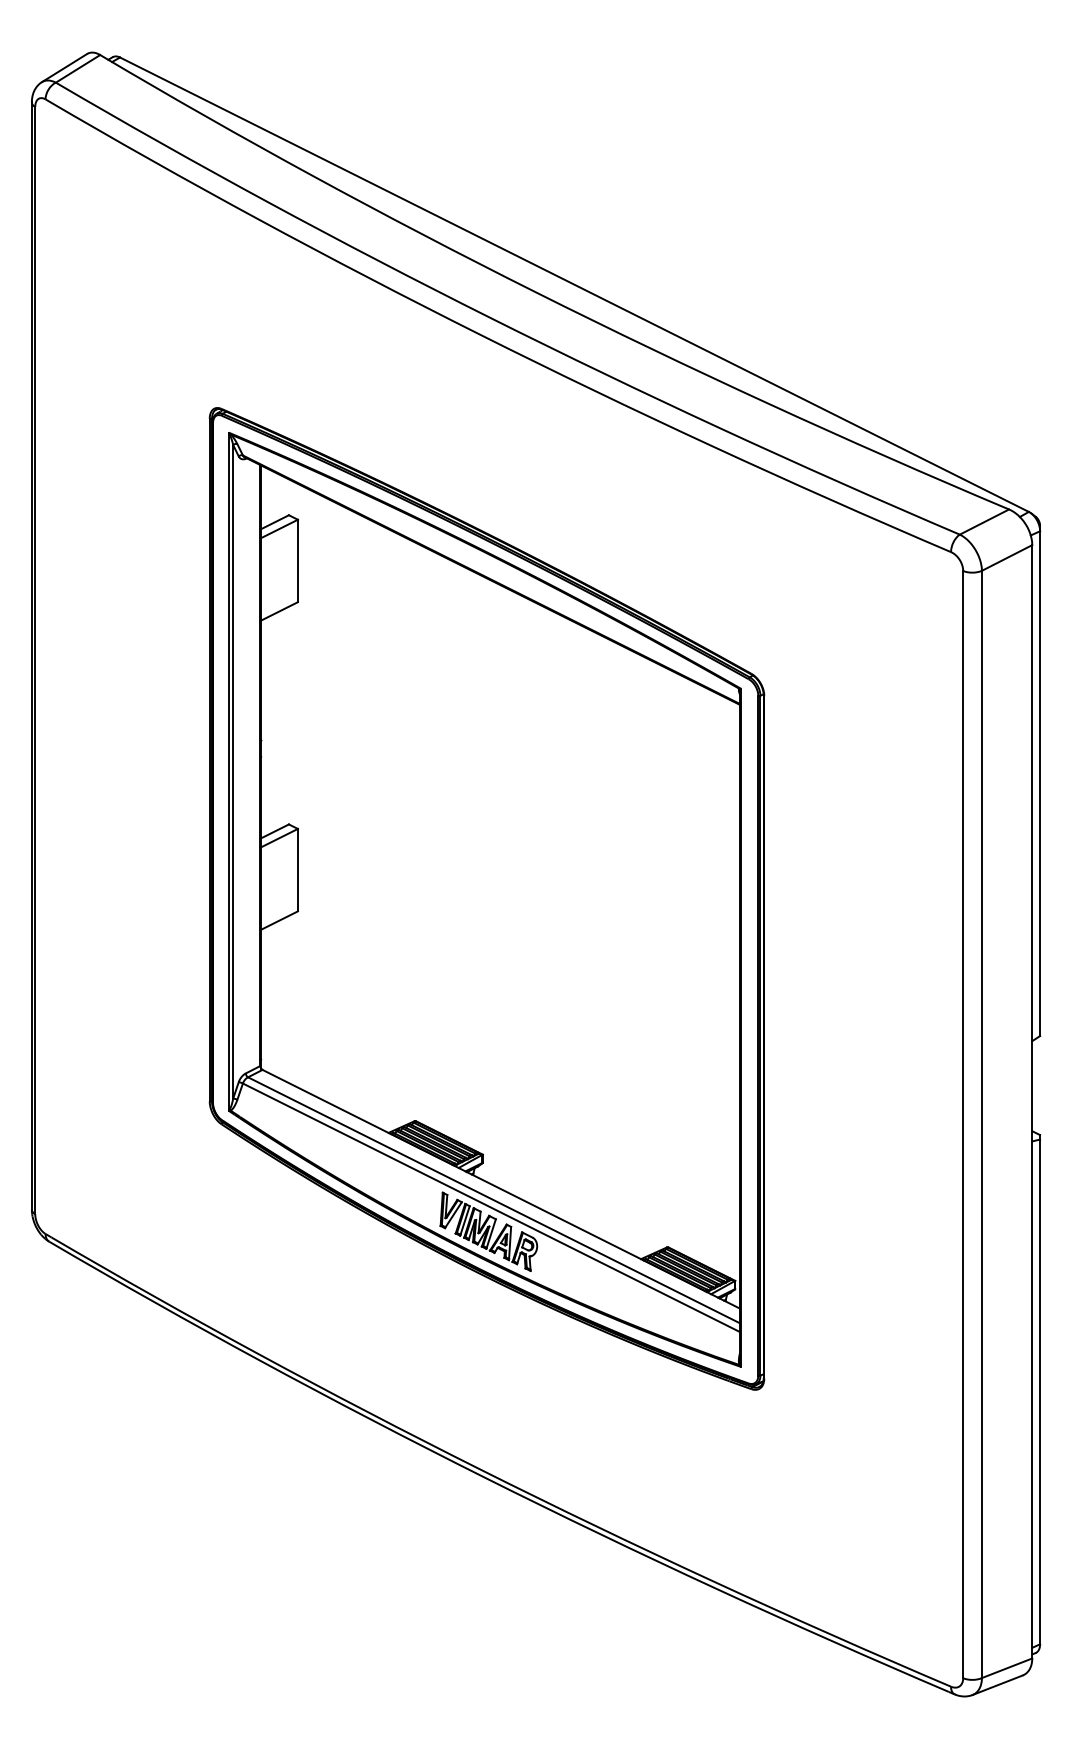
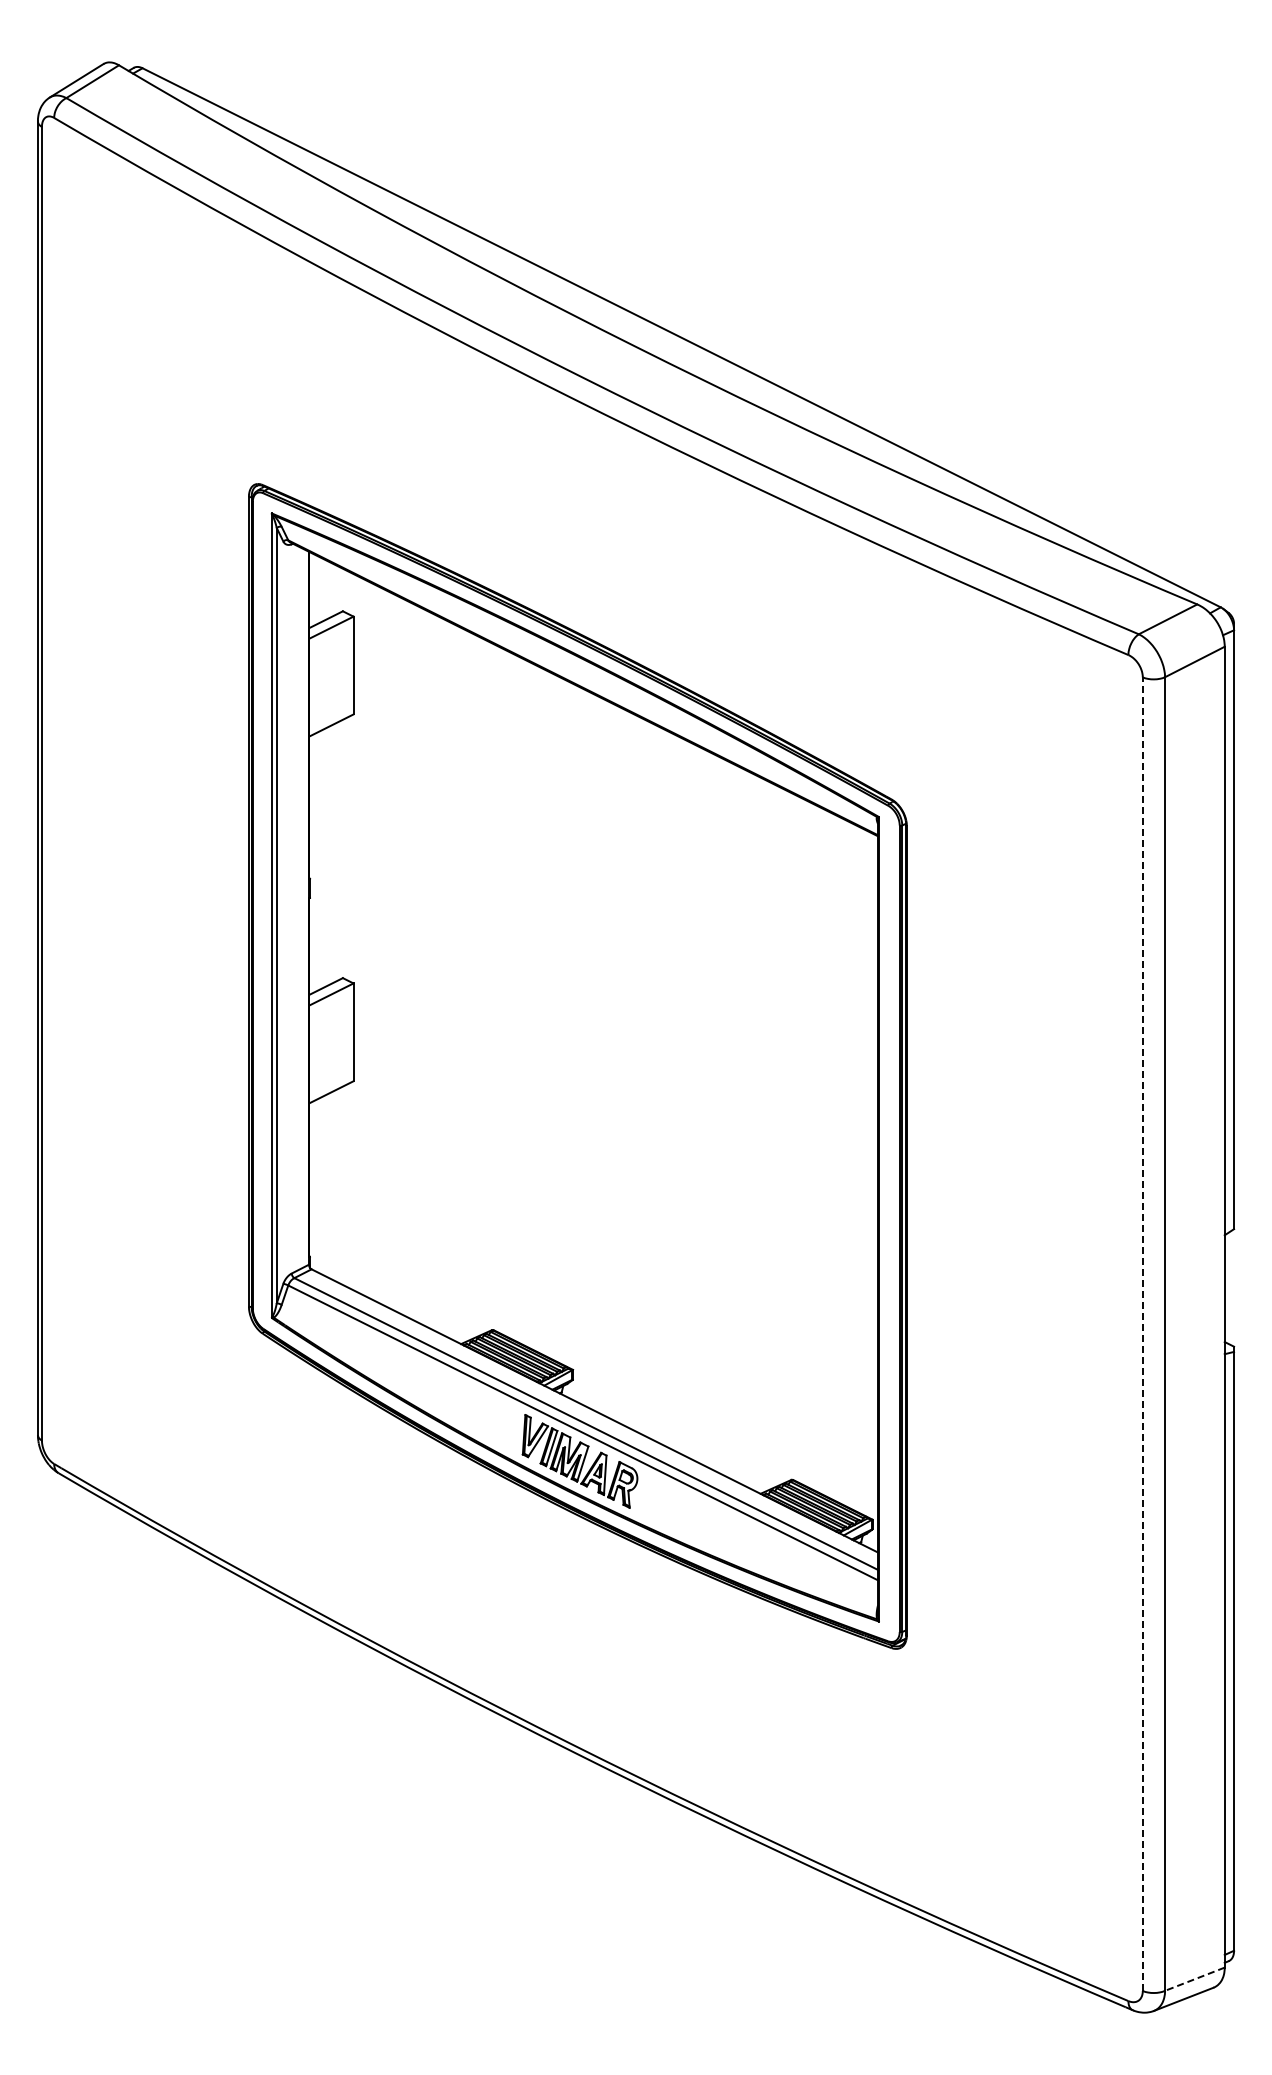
line: (962, 1124) -> (1142, 1334), solid -> dashed
line: (1006, 1668) -> (1194, 1979), solid -> dashed

